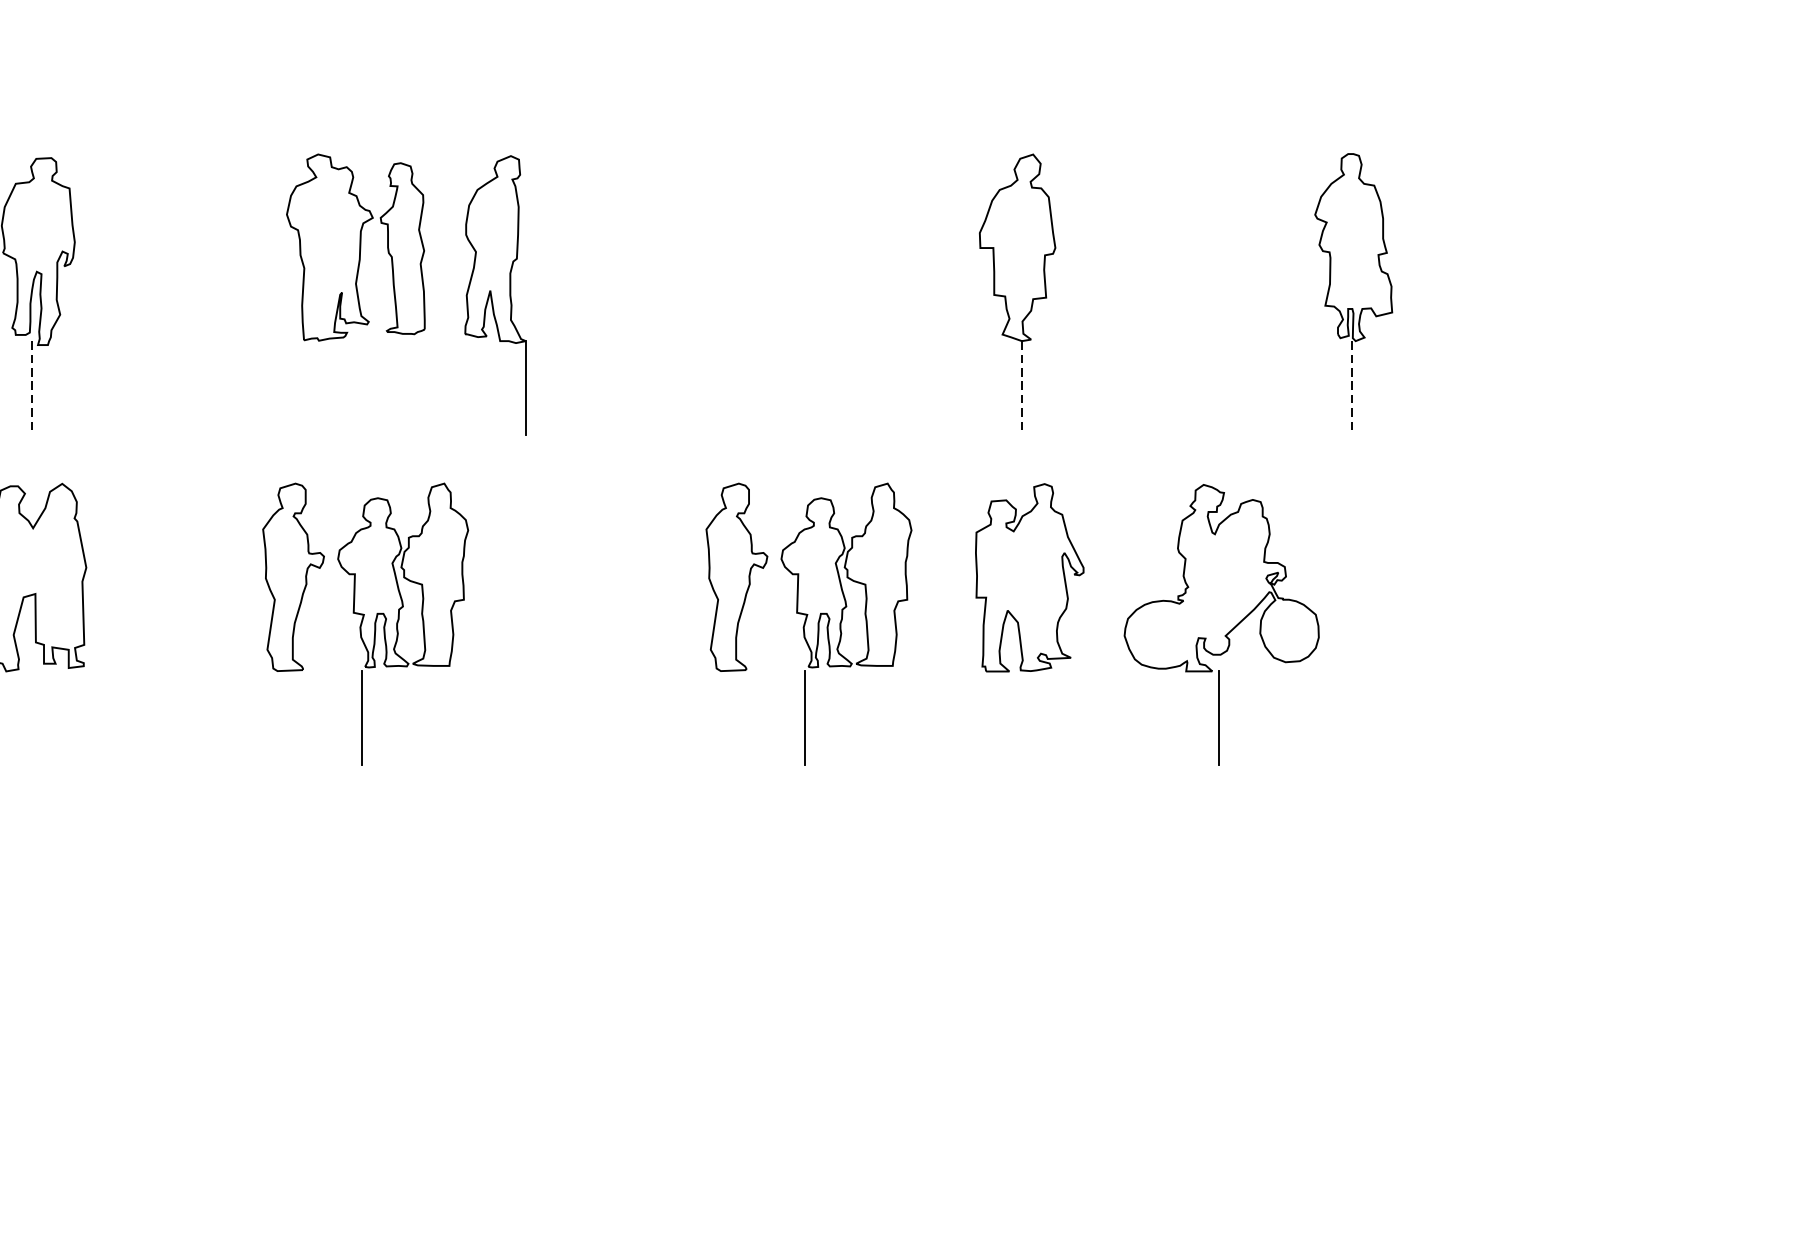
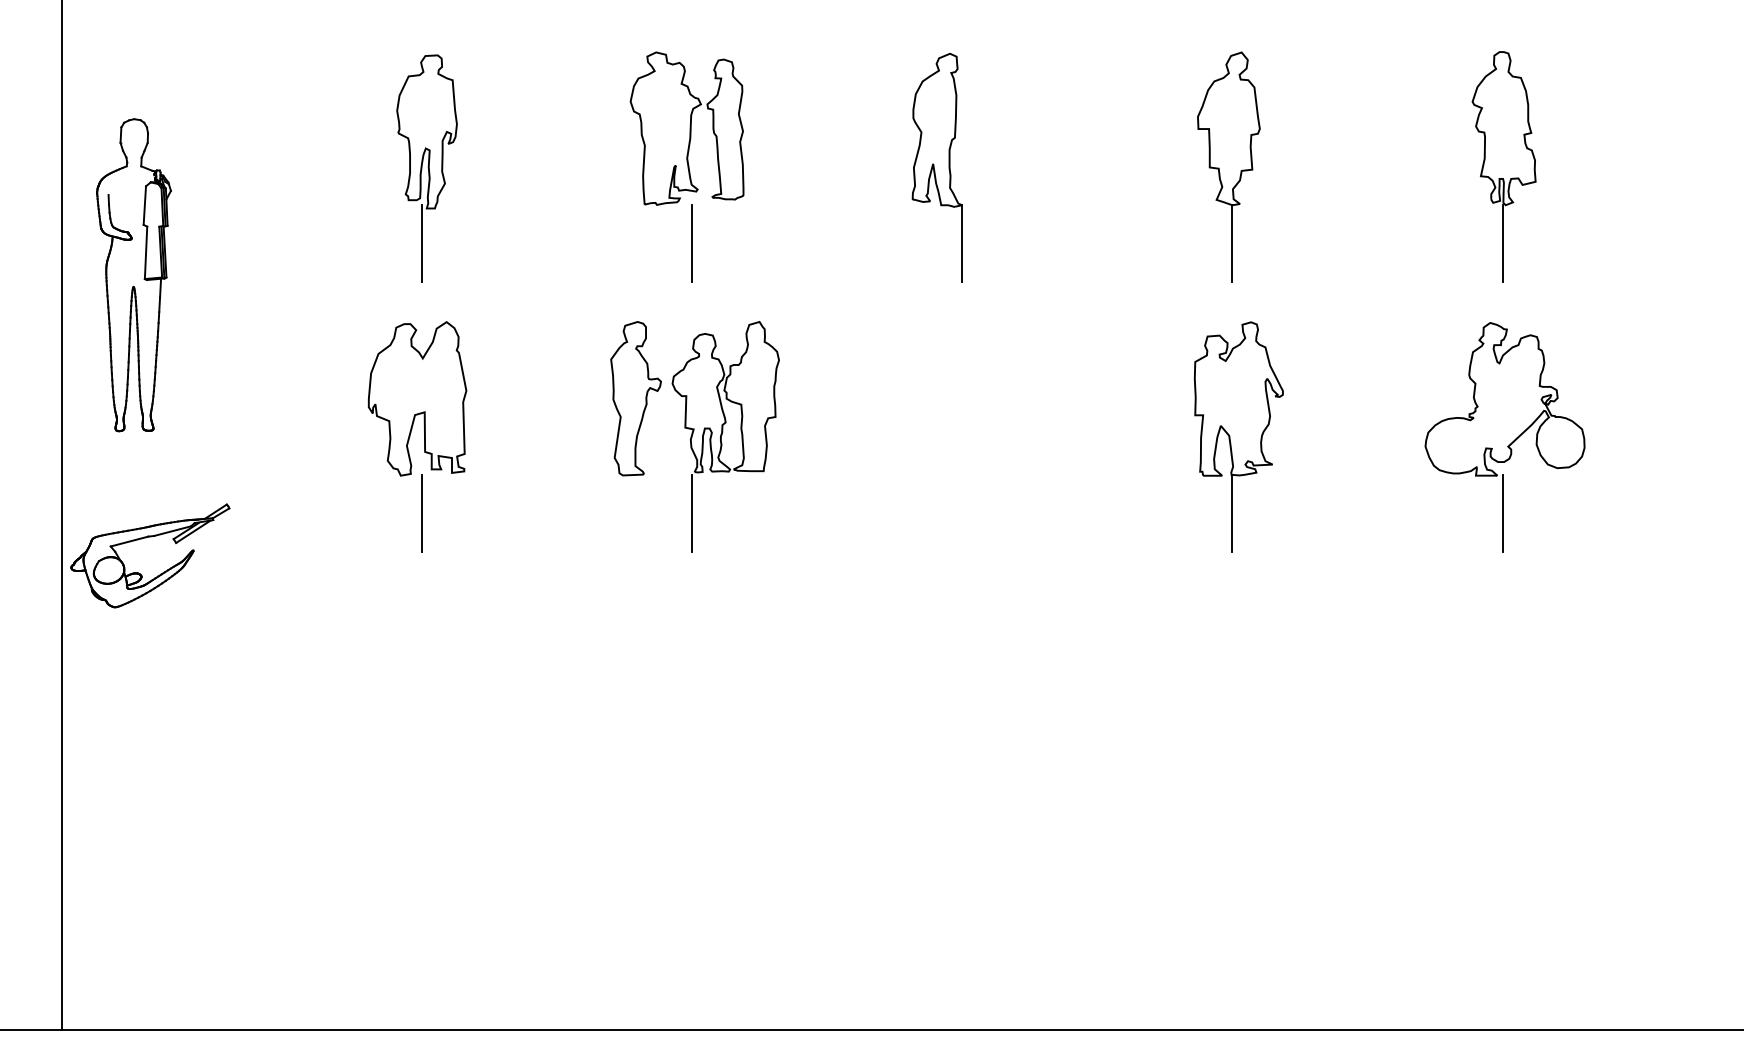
part: (494, 295) -> (936, 167), moved
line: (362, 387) -> (692, 243), added
line: (31, 389) -> (421, 244), dashed -> solid
line: (1021, 389) -> (1232, 244), dashed -> solid
line: (1351, 389) -> (1502, 244), dashed -> solid
part: (808, 623) -> (1057, 436), removed
part: (1221, 624) -> (1504, 437), moved
line: (31, 717) -> (421, 513), added
line: (1021, 717) -> (1232, 513), added

